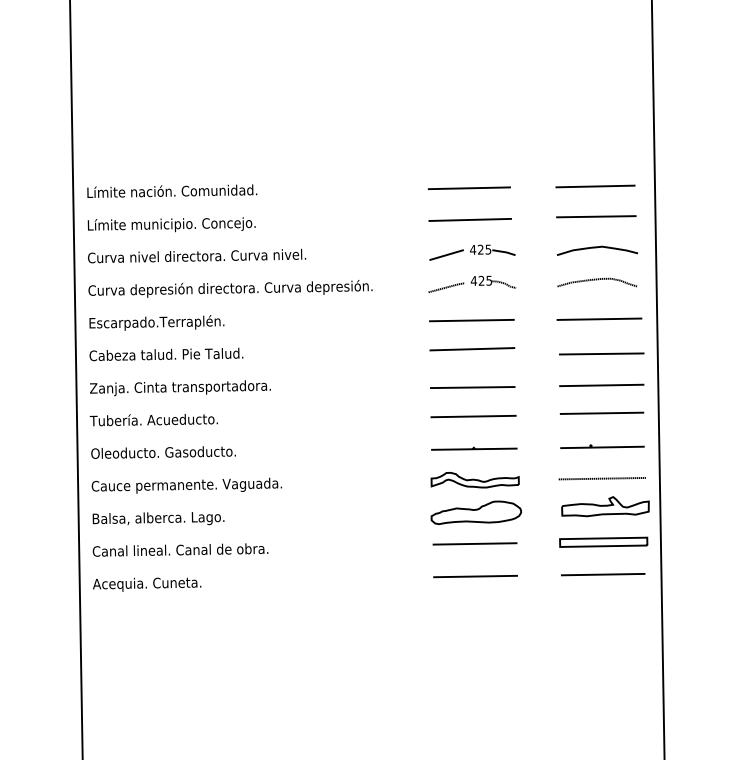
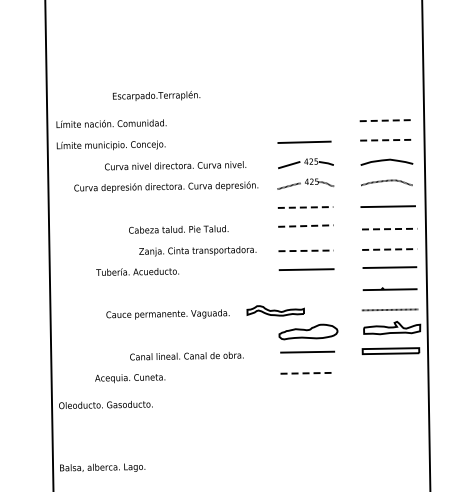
line: (595, 186) -> (385, 120), solid -> dashed
line: (468, 187) -> (303, 121), removed
line: (596, 217) -> (386, 140), solid -> dashed
text: (196, 255) -> (175, 165), moved
text: (230, 288) -> (166, 186), moved
line: (471, 320) -> (305, 207), solid -> dashed
text: (156, 322) -> (156, 95), moved
line: (471, 349) -> (305, 226), solid -> dashed
text: (166, 354) -> (178, 229), moved
line: (601, 354) -> (389, 229), solid -> dashed
line: (601, 385) -> (389, 249), solid -> dashed
line: (473, 386) -> (306, 250), solid -> dashed
text: (179, 388) -> (197, 251), moved
text: (153, 419) -> (137, 271), moved
part: (474, 448) -> (307, 290), removed
text: (162, 453) -> (105, 405), moved
part: (474, 479) -> (275, 310), moved
text: (186, 485) -> (167, 314), moved
text: (158, 518) -> (102, 467), moved
text: (179, 550) -> (186, 356), moved
line: (602, 573) -> (390, 371), removed
line: (476, 576) -> (308, 373), solid -> dashed
text: (147, 584) -> (130, 378), moved

